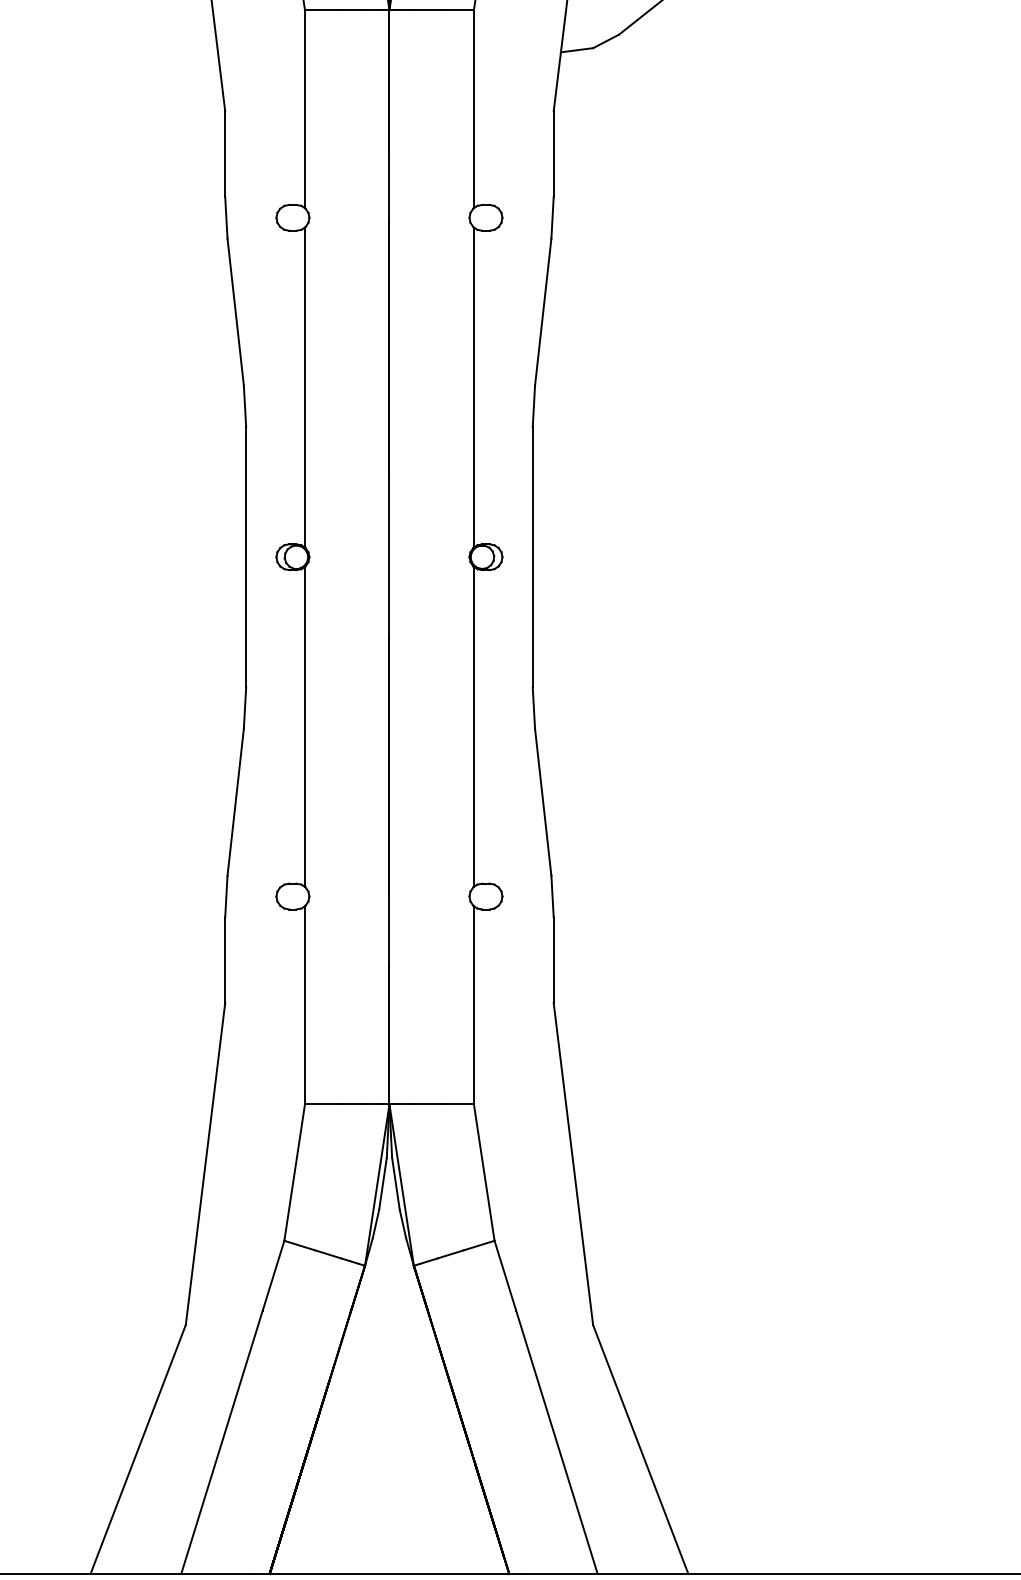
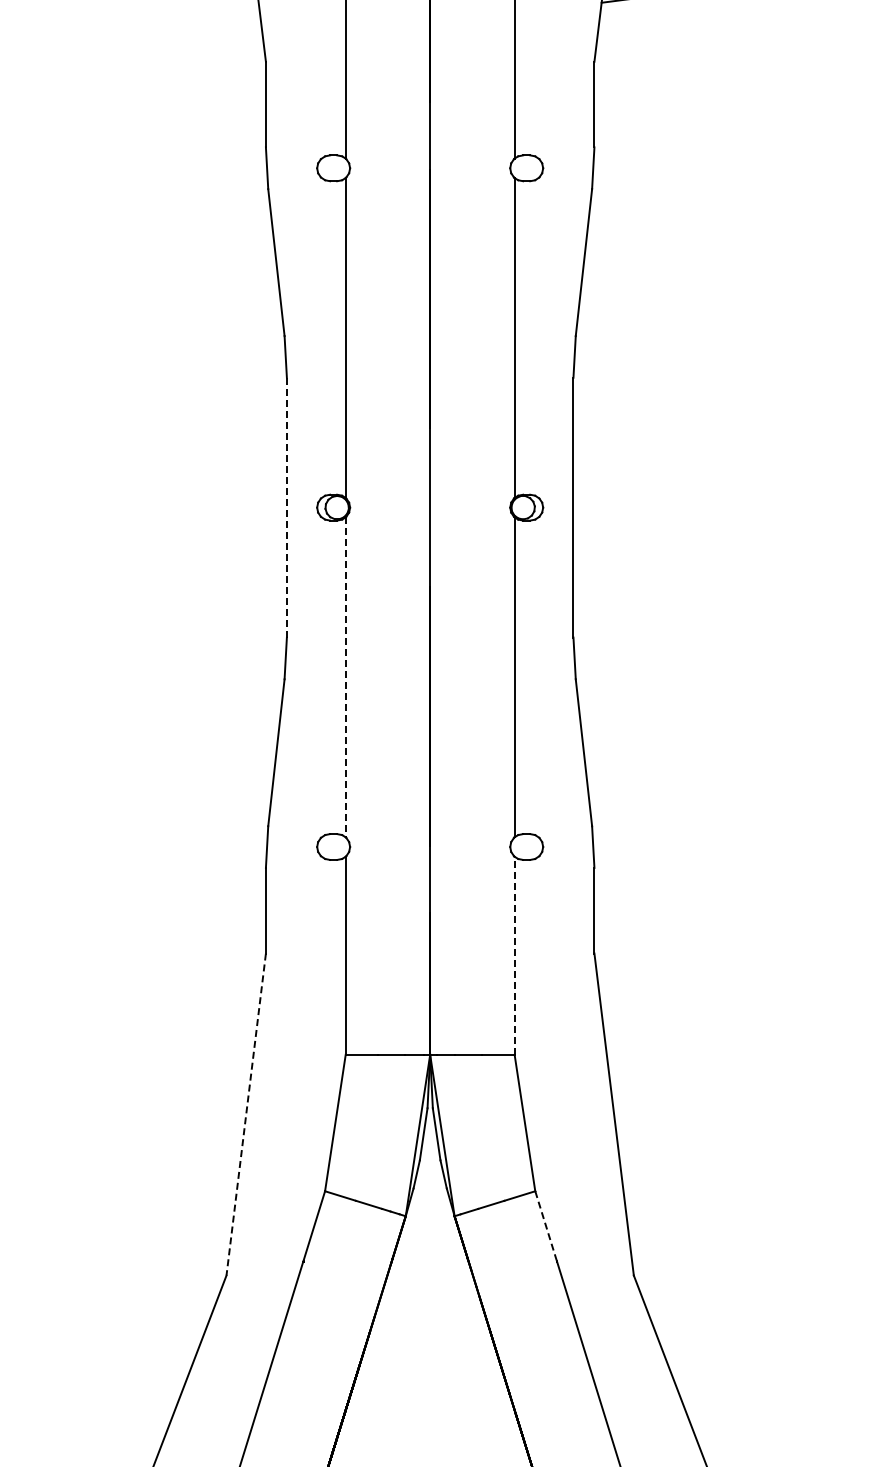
line: (246, 557) -> (287, 507), solid -> dashed
line: (305, 726) -> (346, 676), solid -> dashed
line: (473, 1004) -> (514, 954), solid -> dashed
line: (205, 1164) -> (246, 1114), solid -> dashed
line: (505, 1275) -> (546, 1225), solid -> dashed

